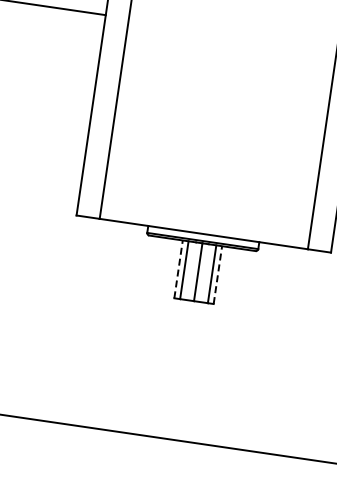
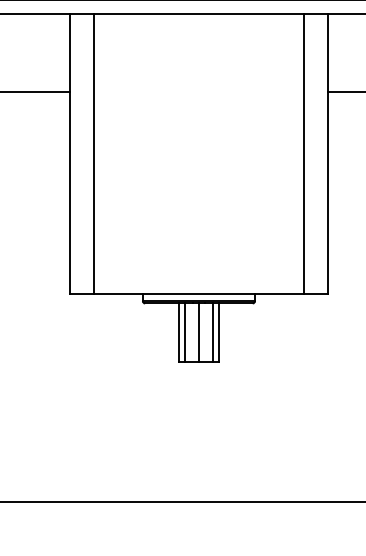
line: (179, 269) -> (179, 332), dashed -> solid
line: (217, 274) -> (218, 332), dashed -> solid

